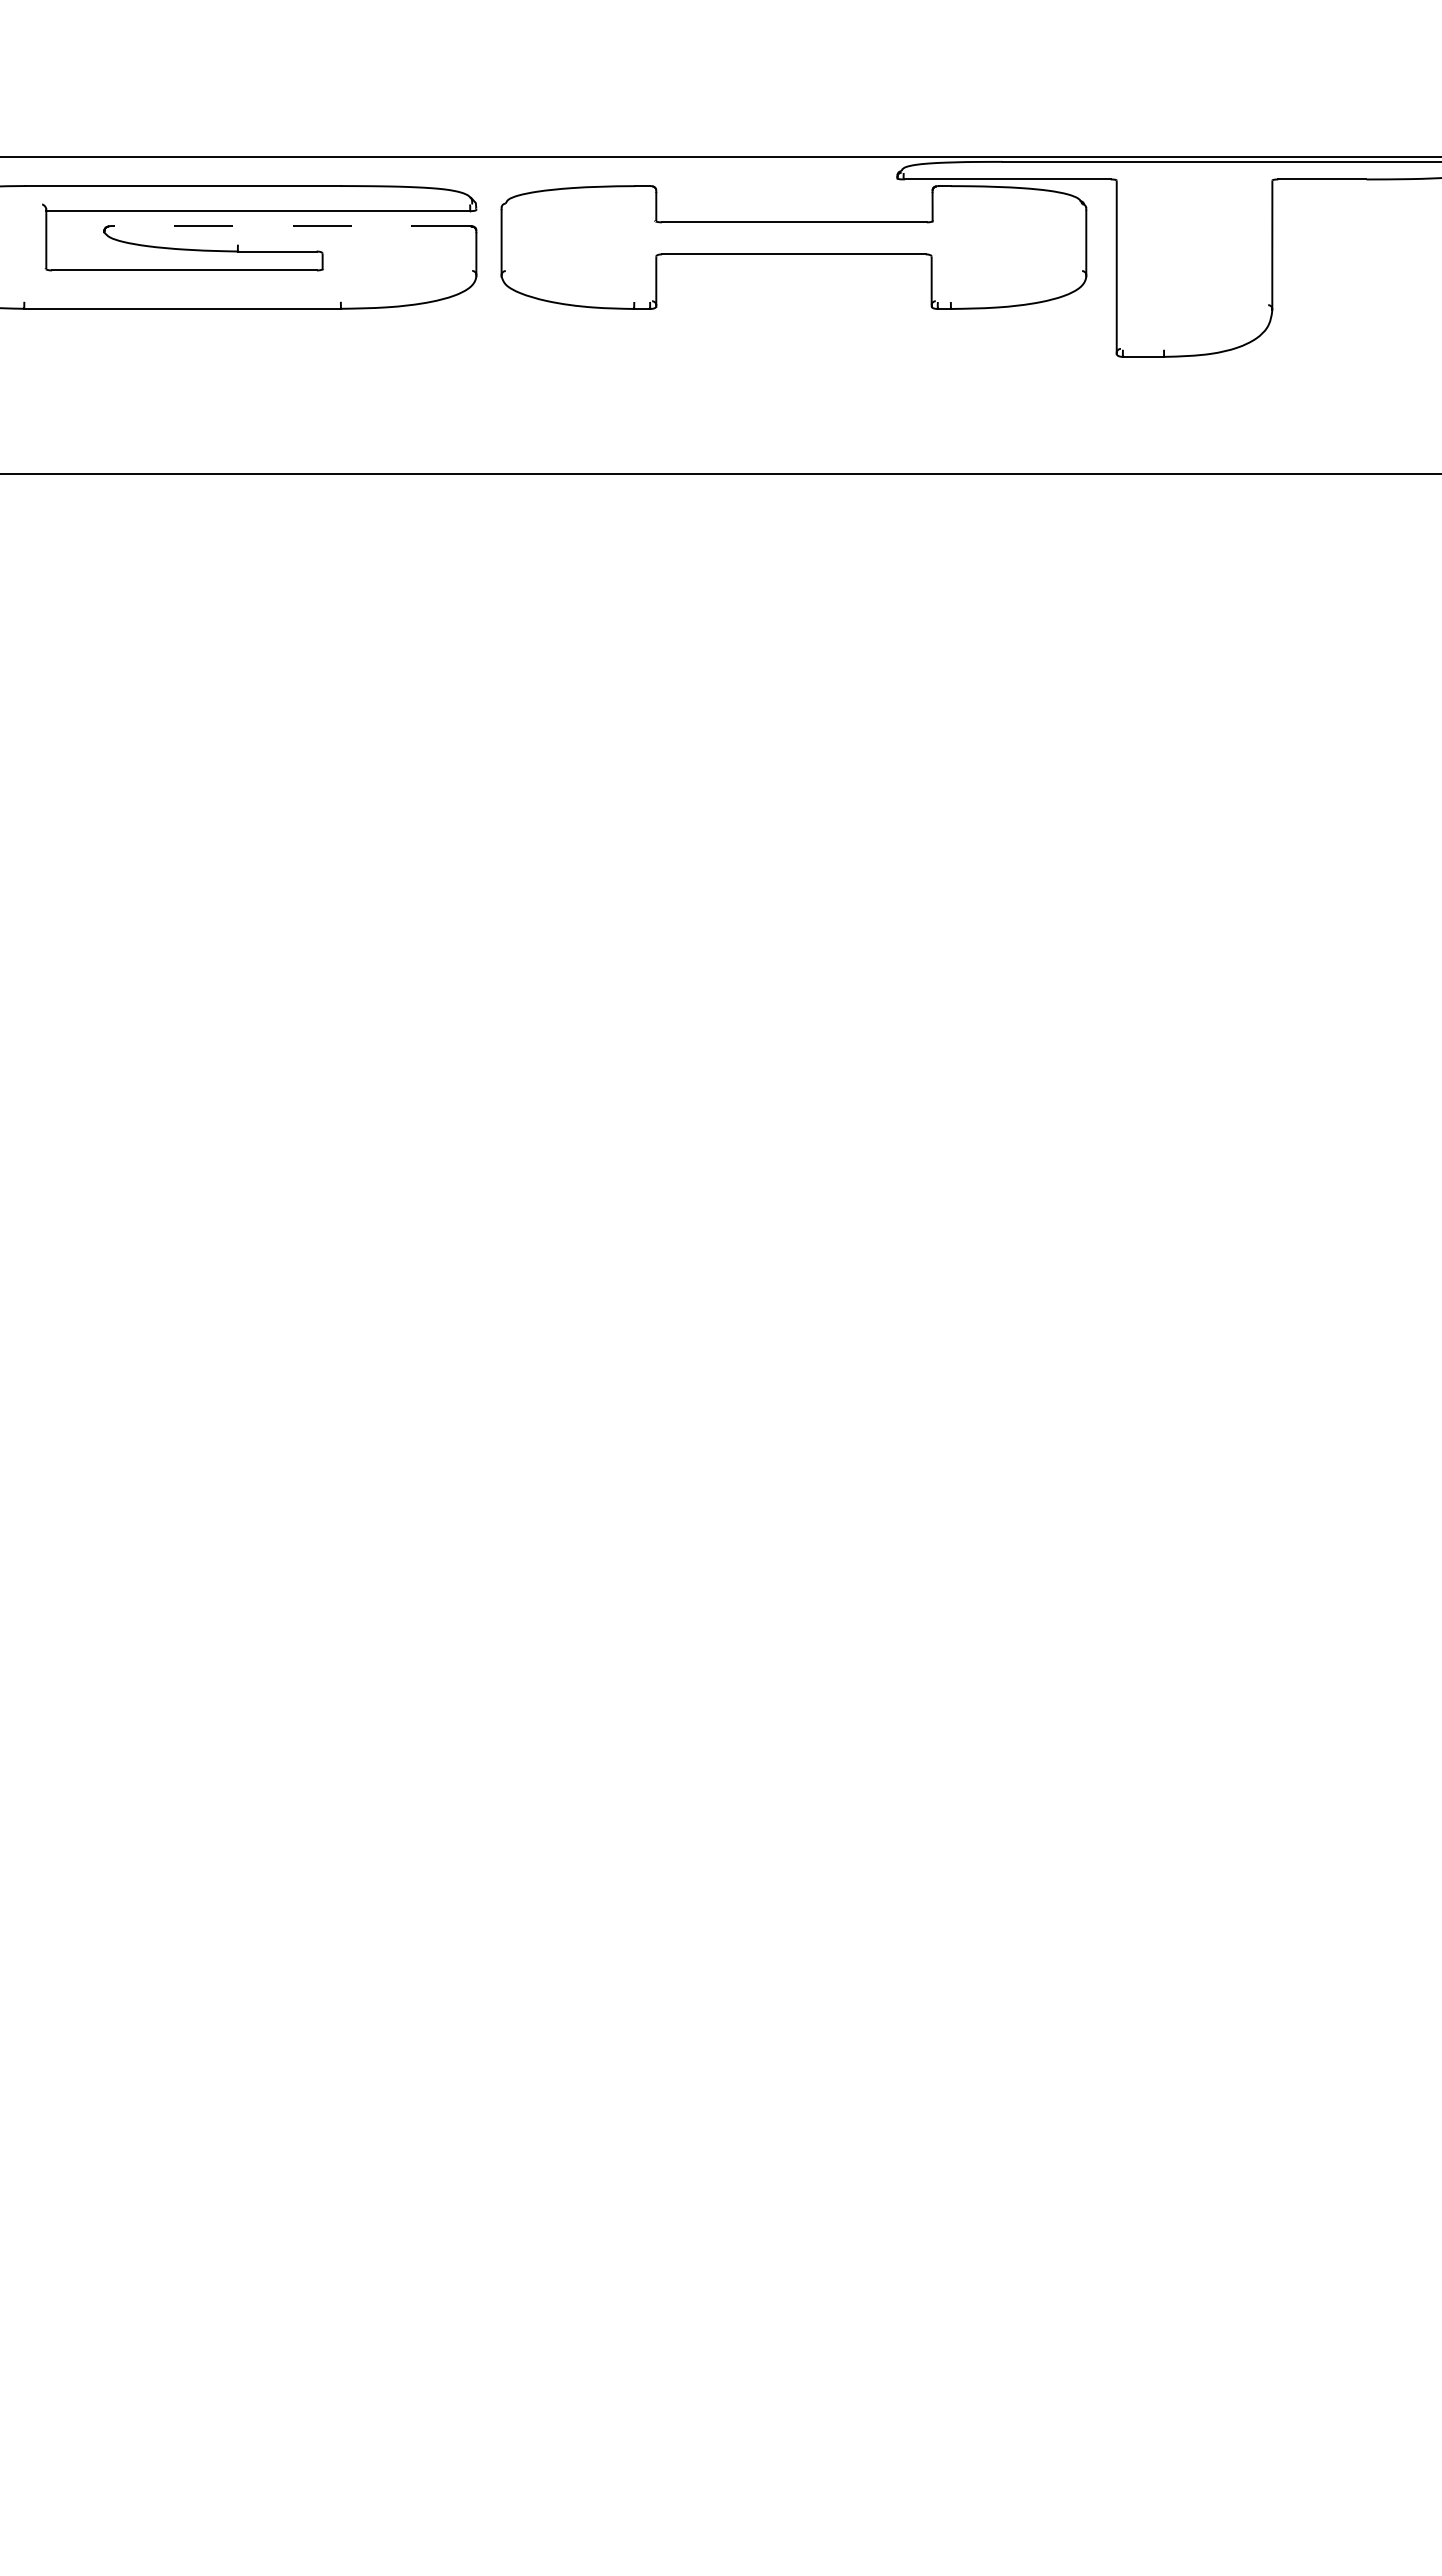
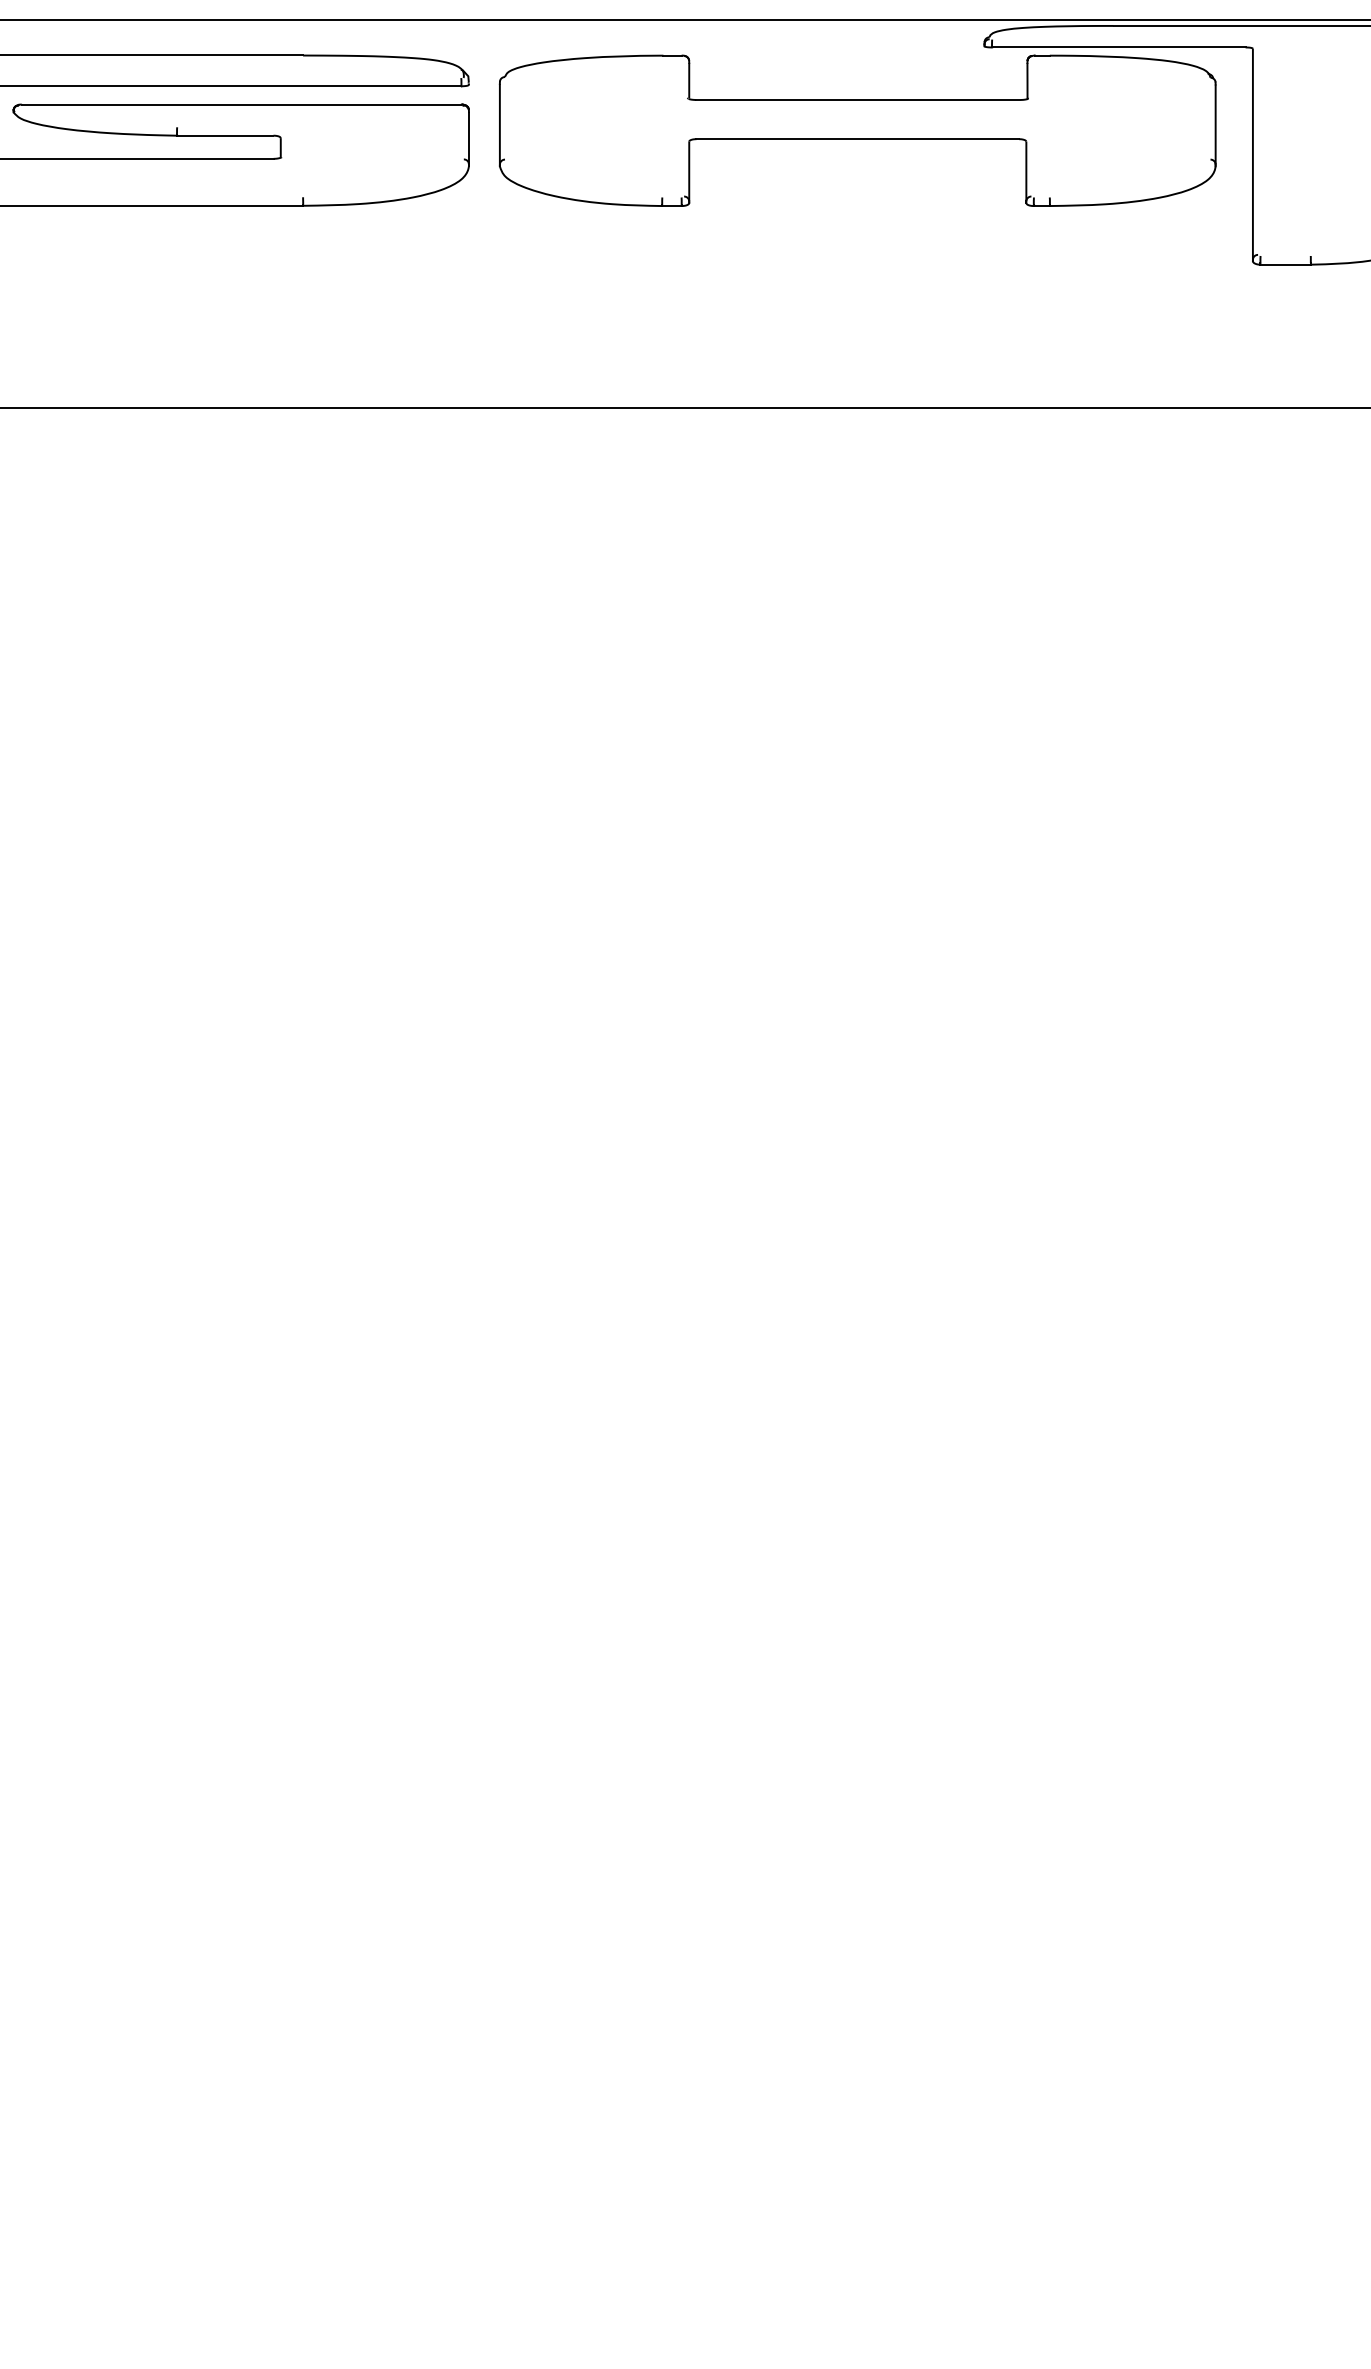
line: (290, 226) -> (241, 105), dashed -> solid

